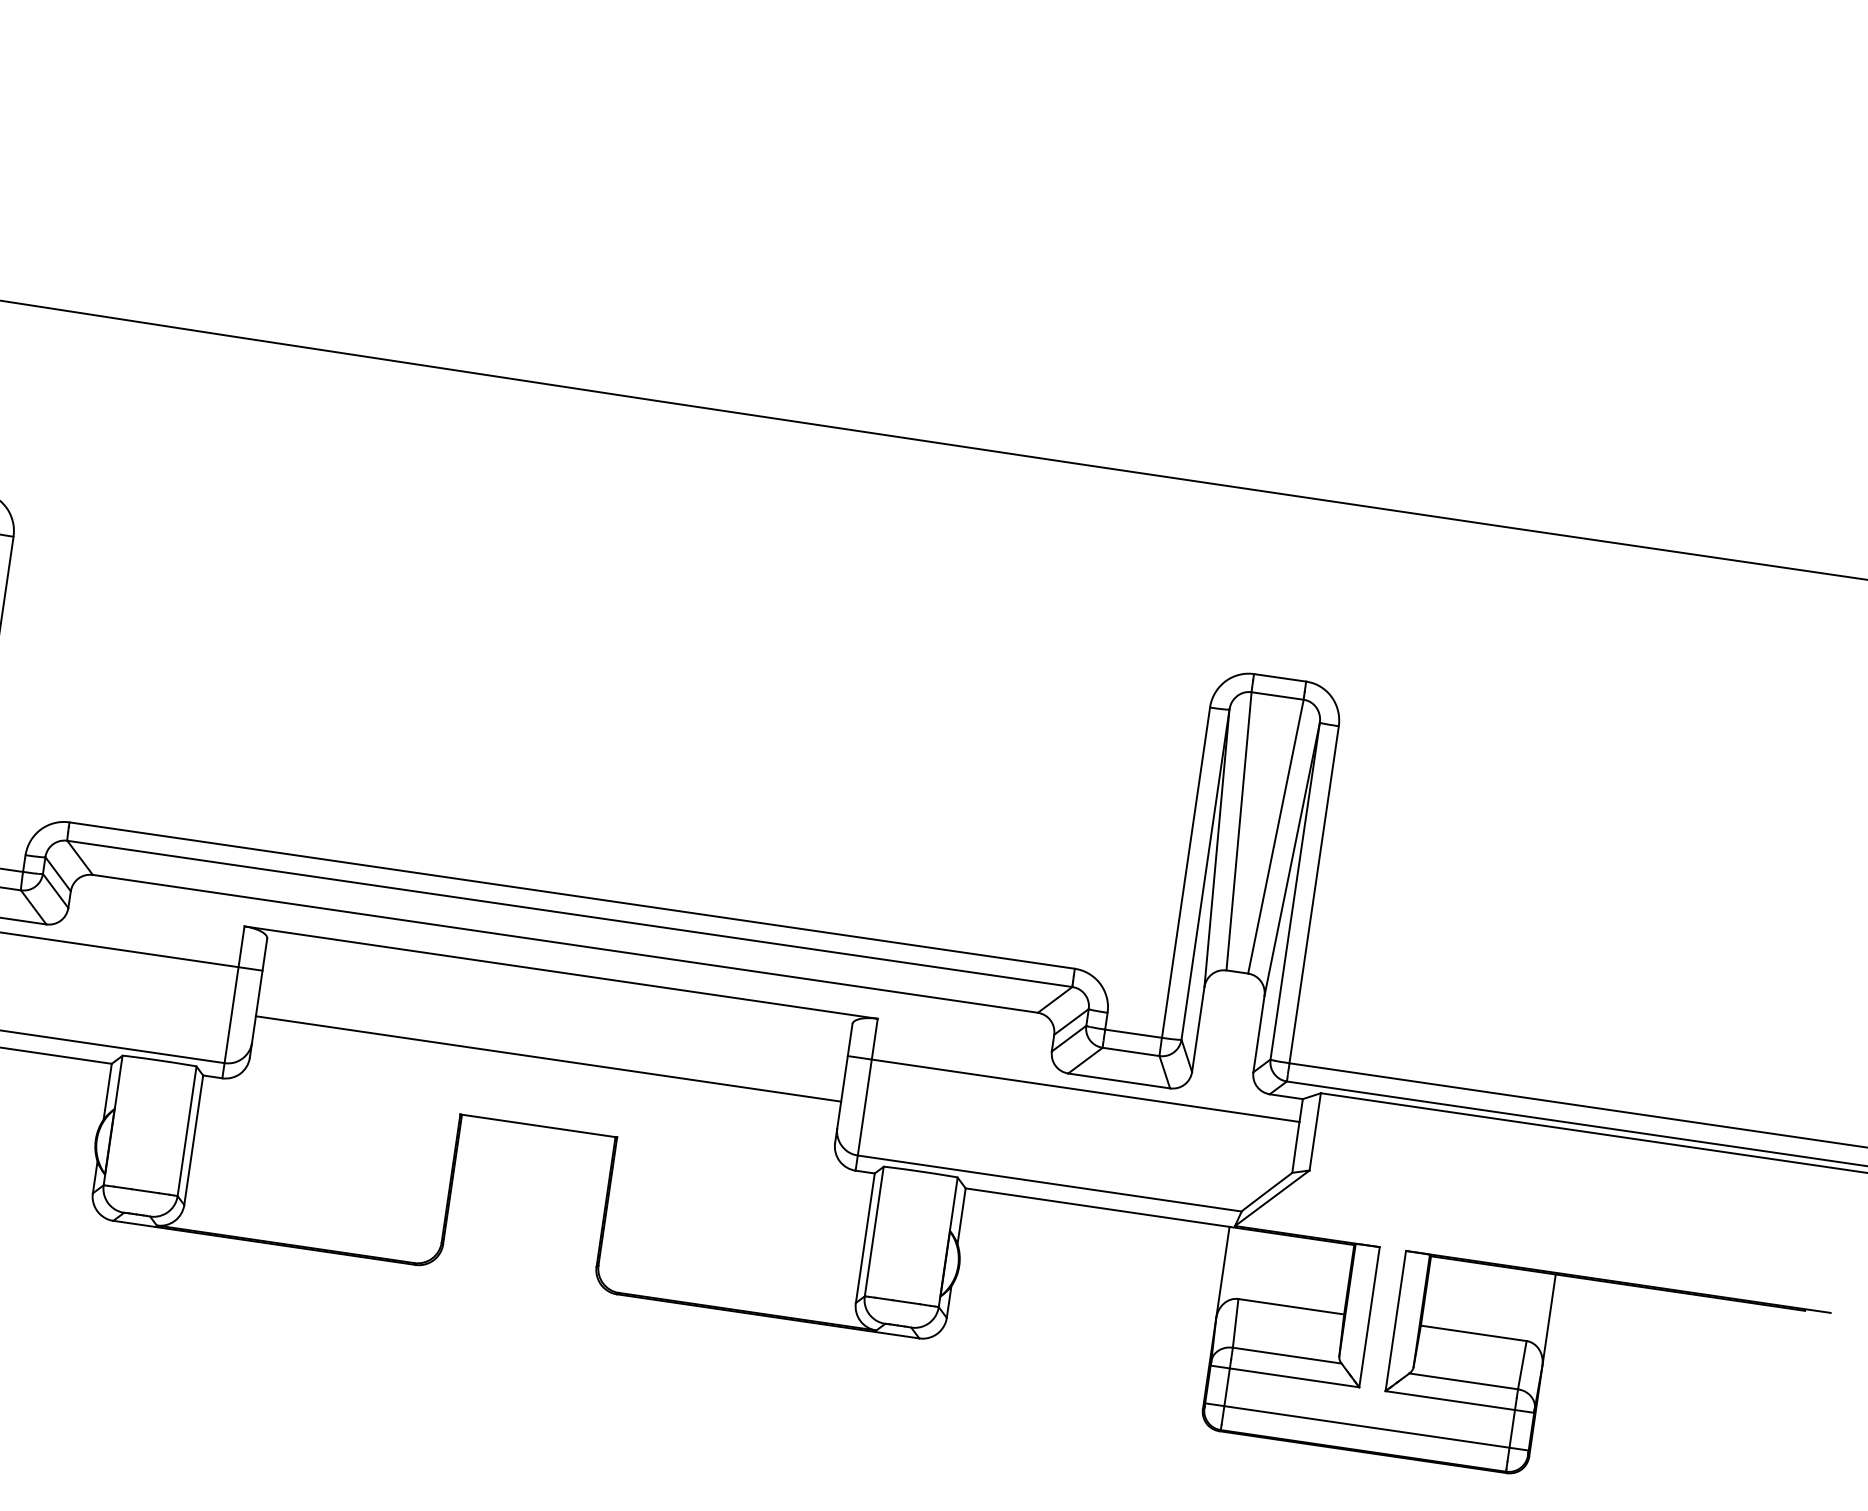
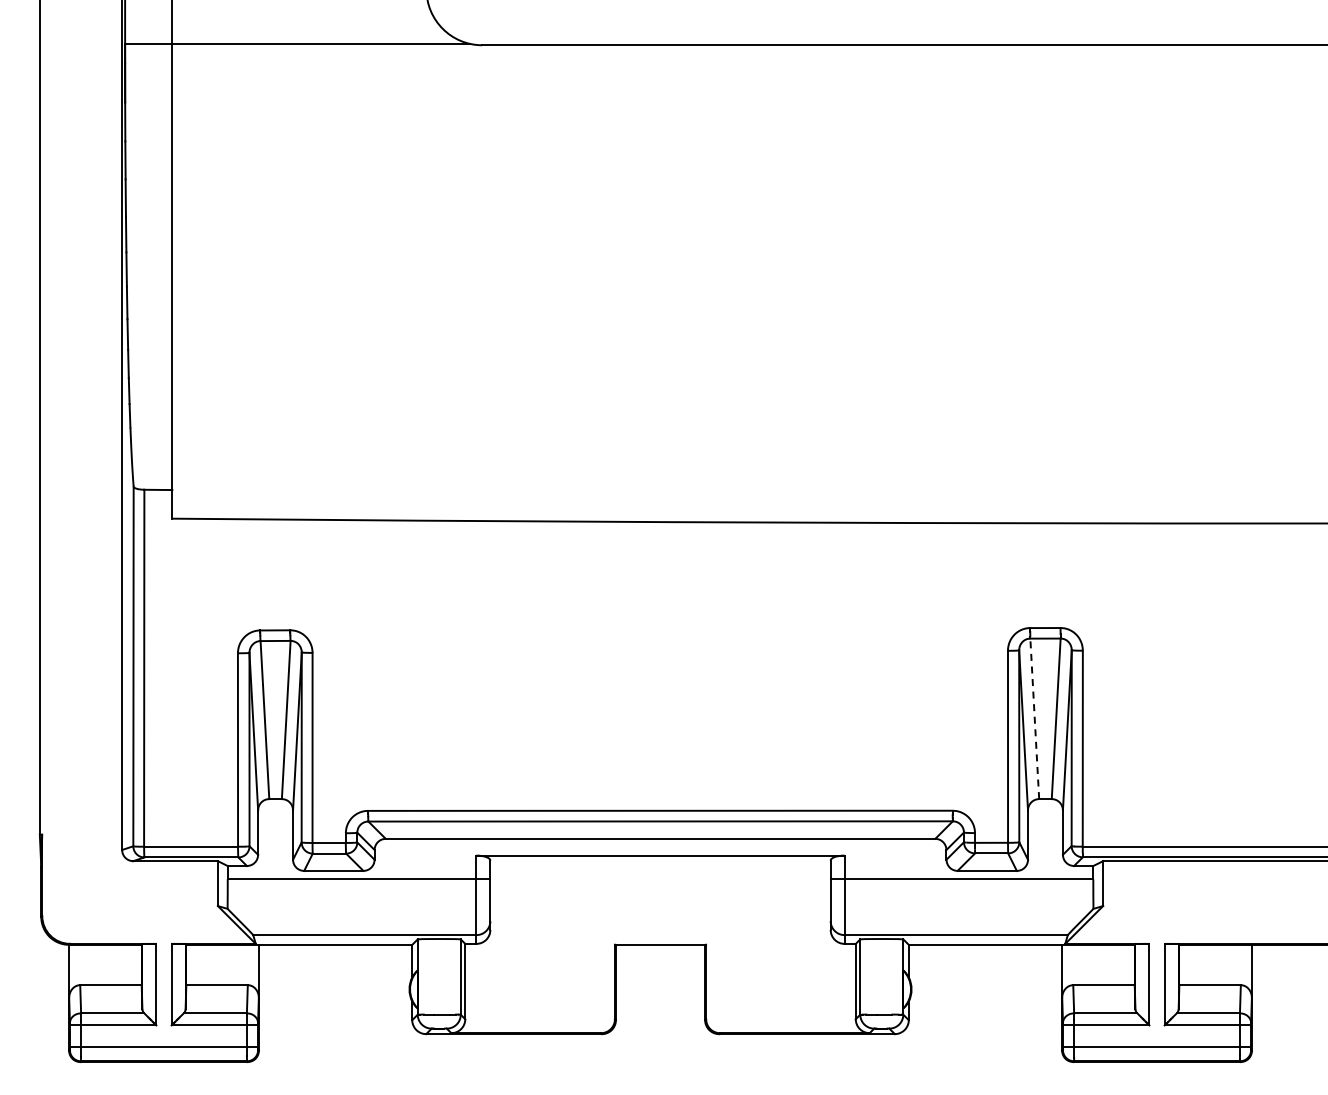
line: (1238, 830) -> (1034, 718), solid -> dashed
line: (548, 1058) -> (660, 905), removed

